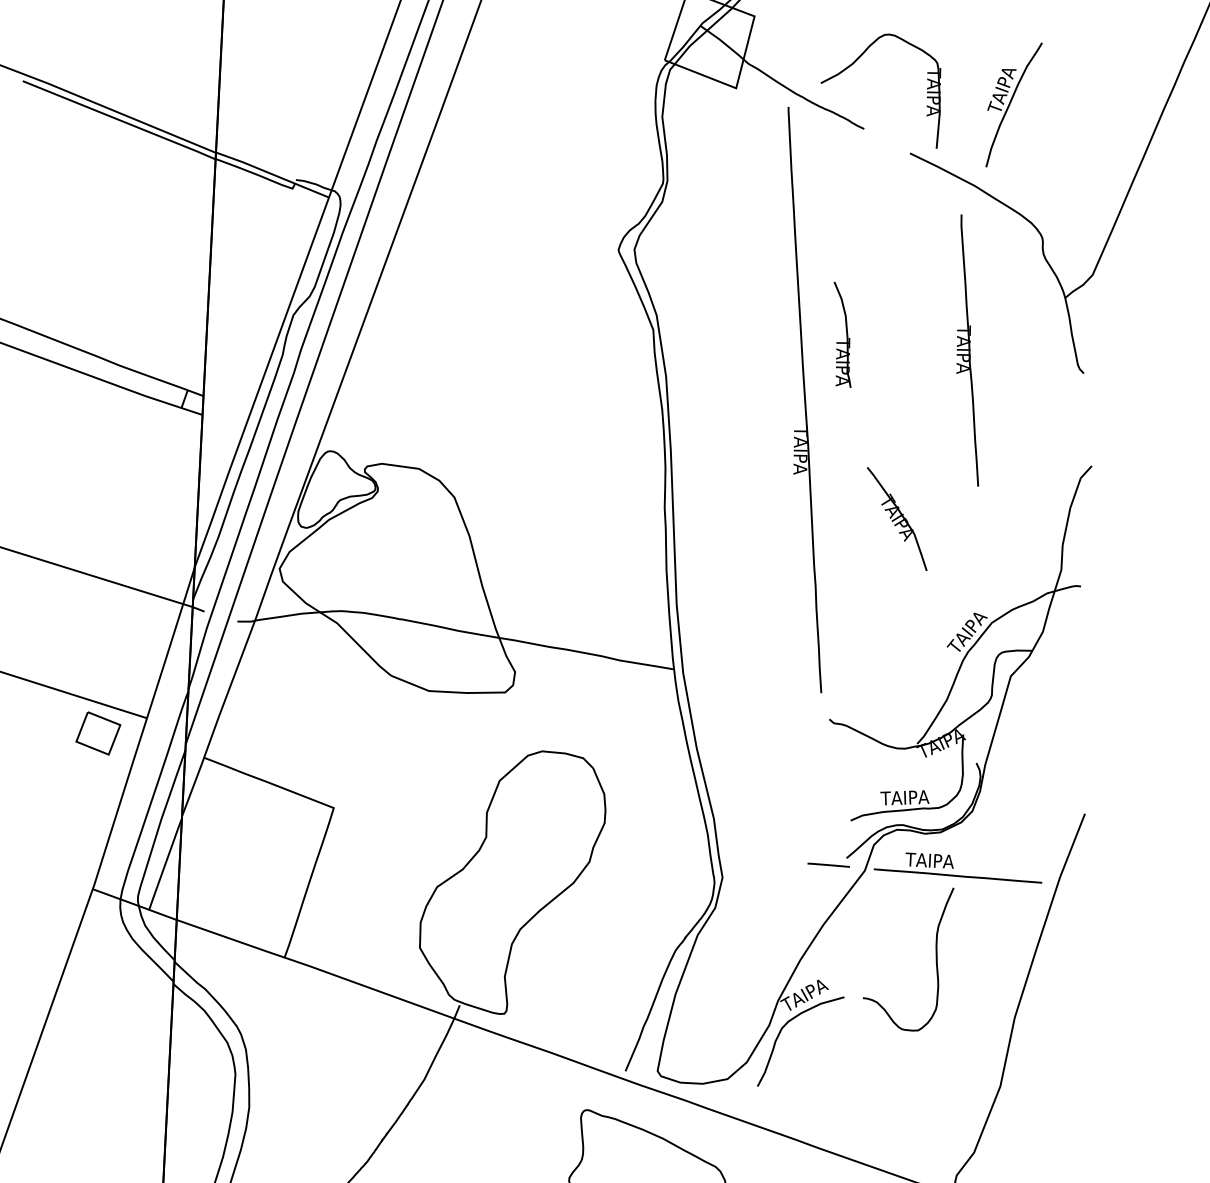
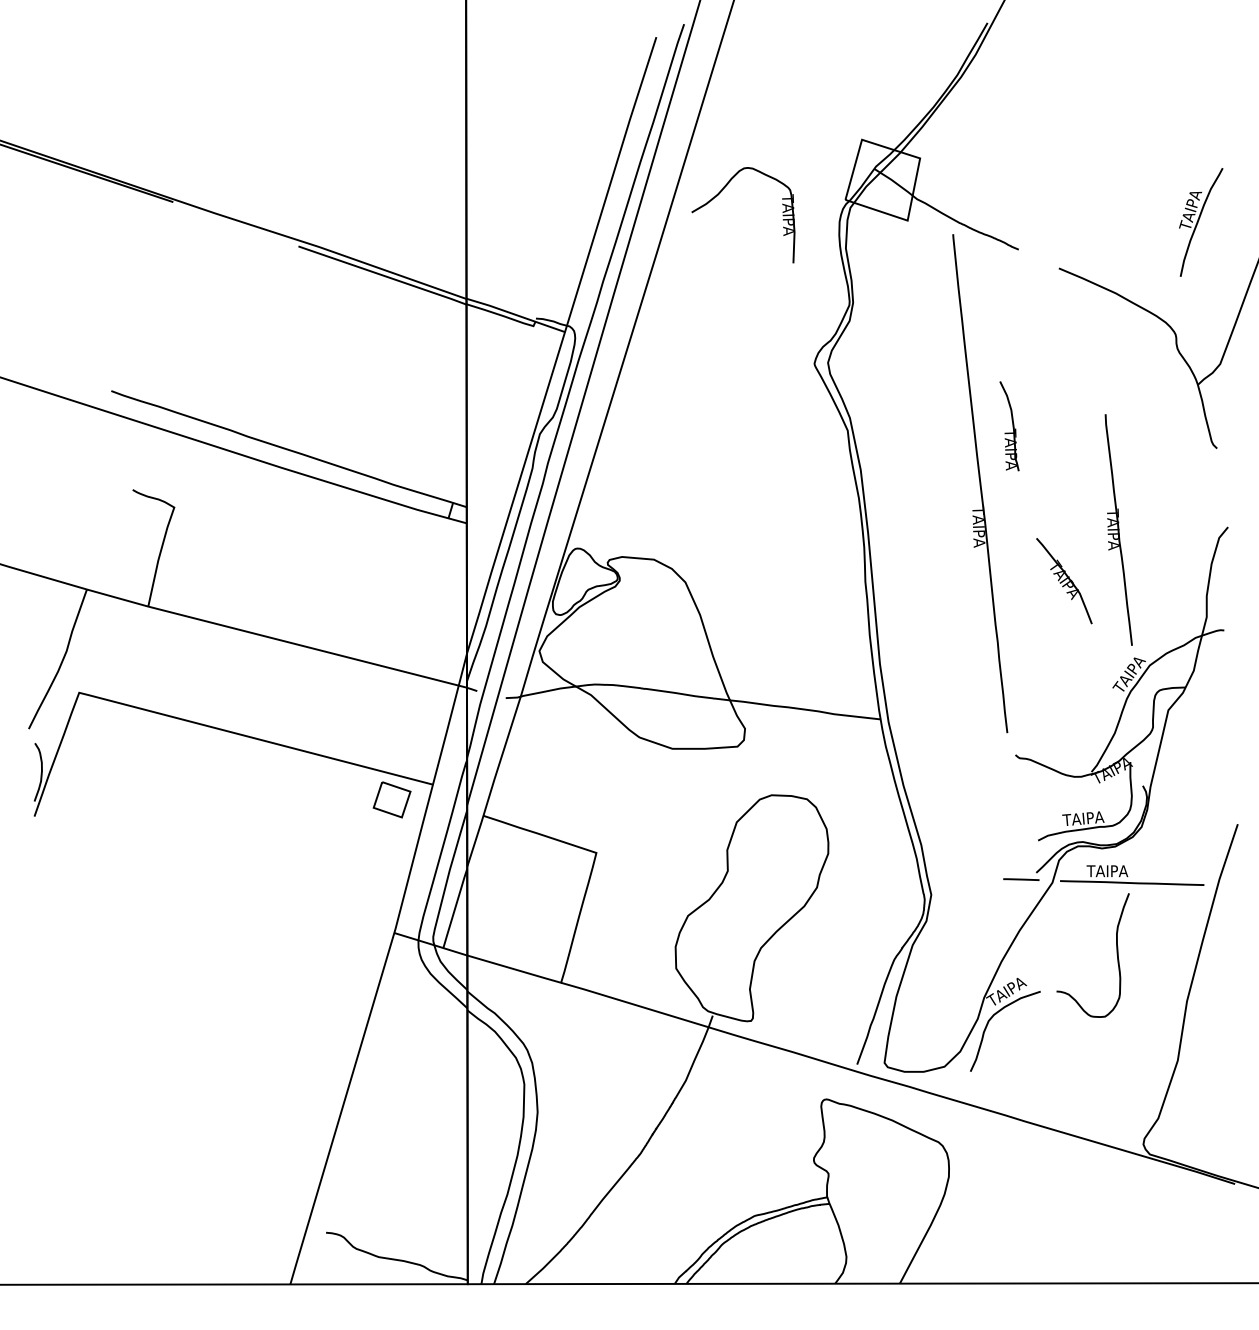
part: (856, 61) -> (721, 192), moved
part: (1013, 105) -> (1201, 222), moved
part: (969, 349) -> (1118, 529), moved

